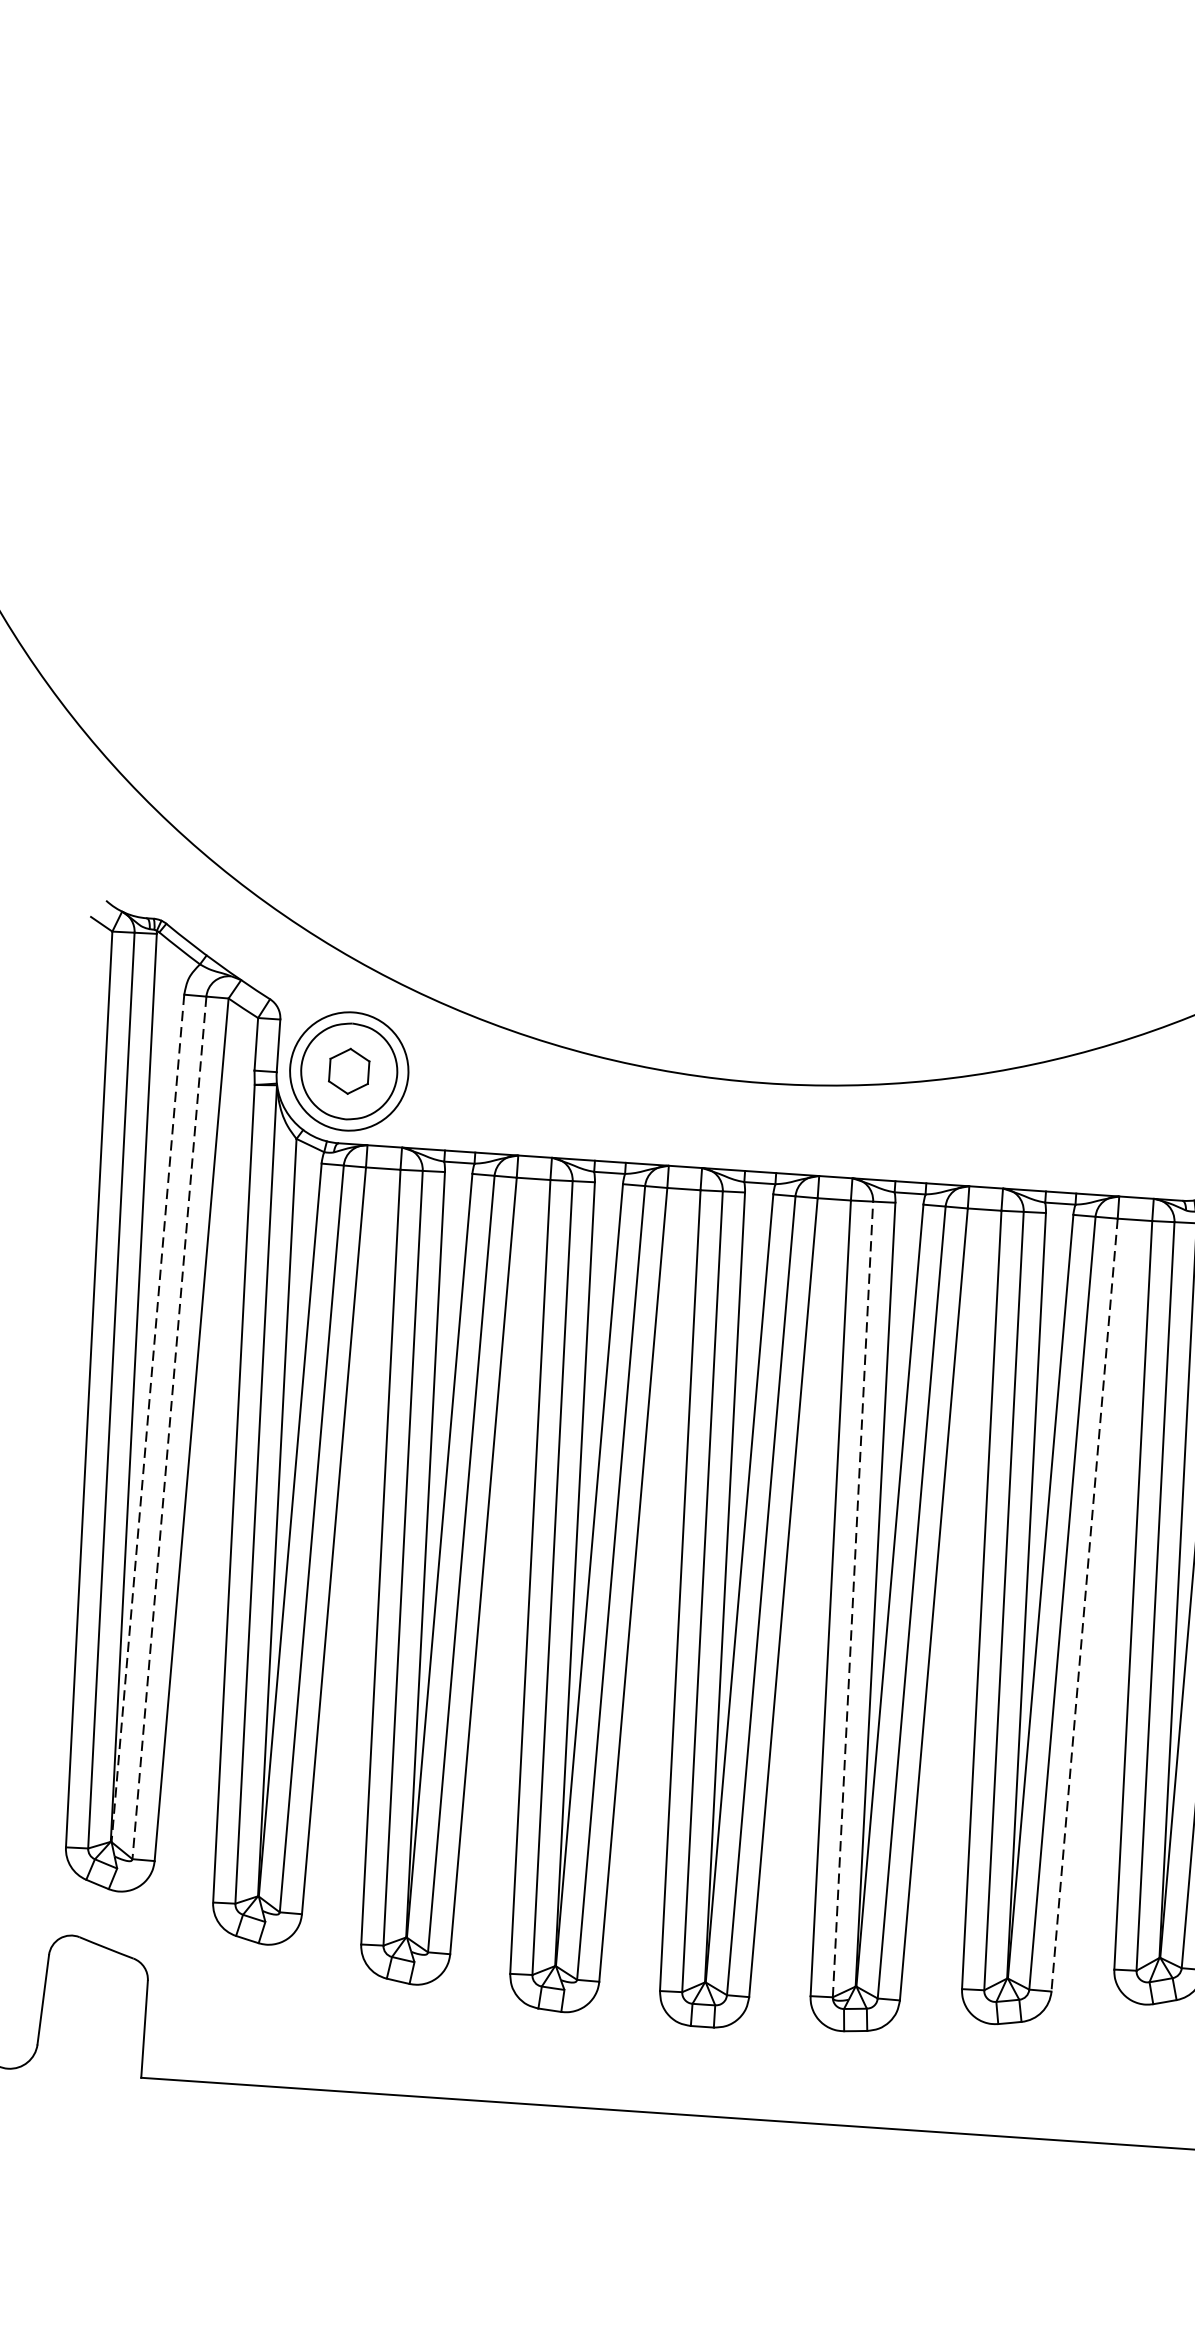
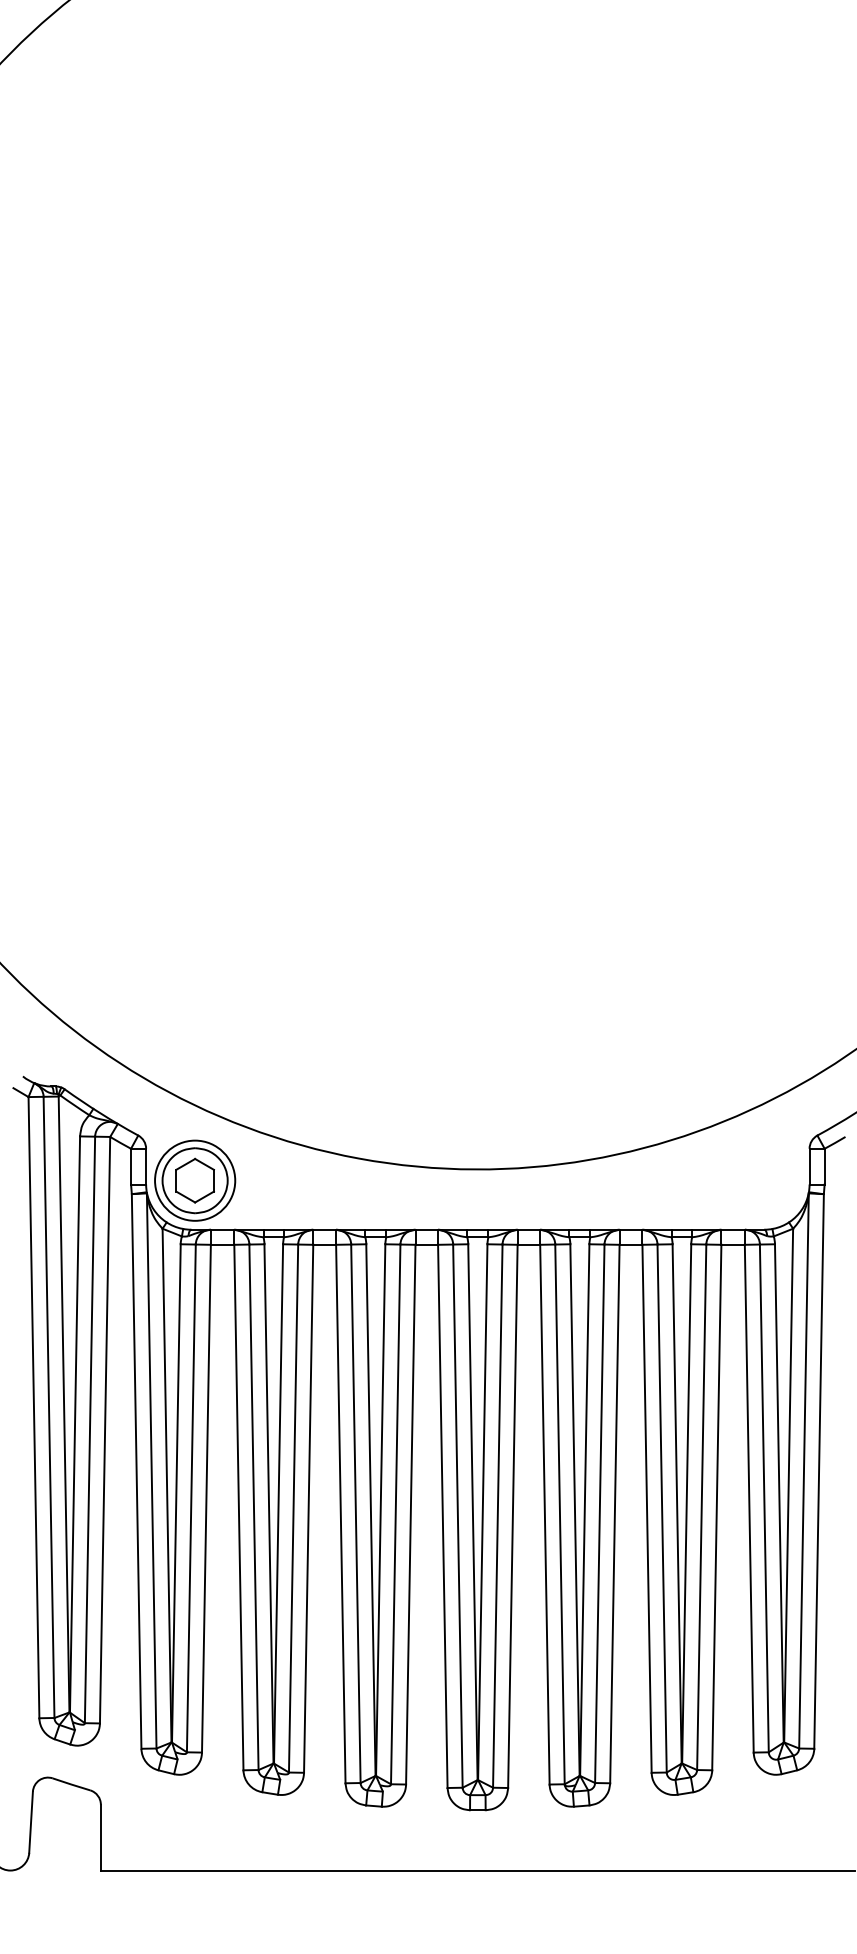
part: (348, 1071) -> (194, 1180), size x1.43
line: (148, 1419) -> (75, 1425), dashed -> solid
line: (170, 1428) -> (90, 1430), dashed -> solid
line: (852, 1599) -> (559, 1514), dashed -> solid
line: (1084, 1605) -> (716, 1507), dashed -> solid

